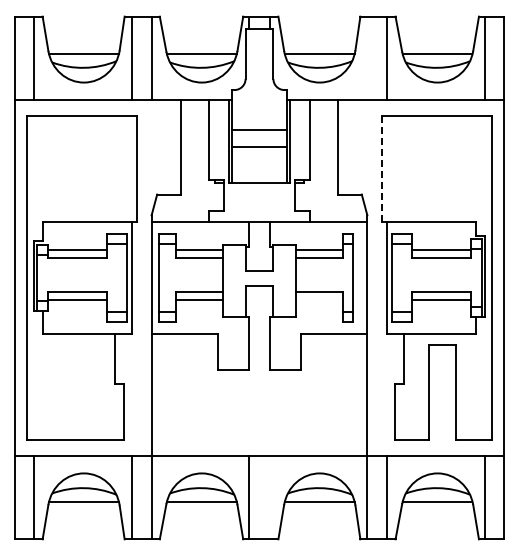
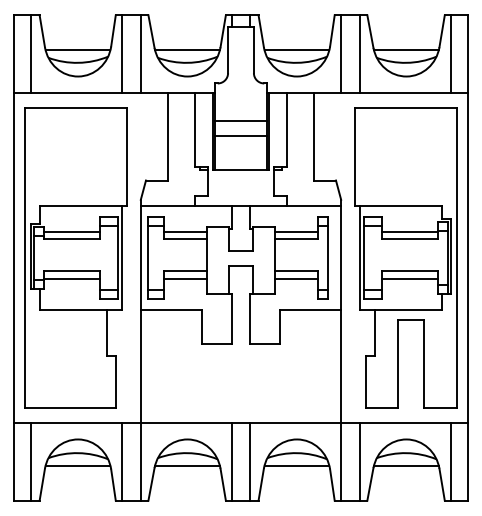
line: (367, 58) -> (341, 54), added
line: (382, 168) -> (355, 156), dashed -> solid
line: (319, 300) -> (296, 278), added
line: (269, 497) -> (250, 461), added

